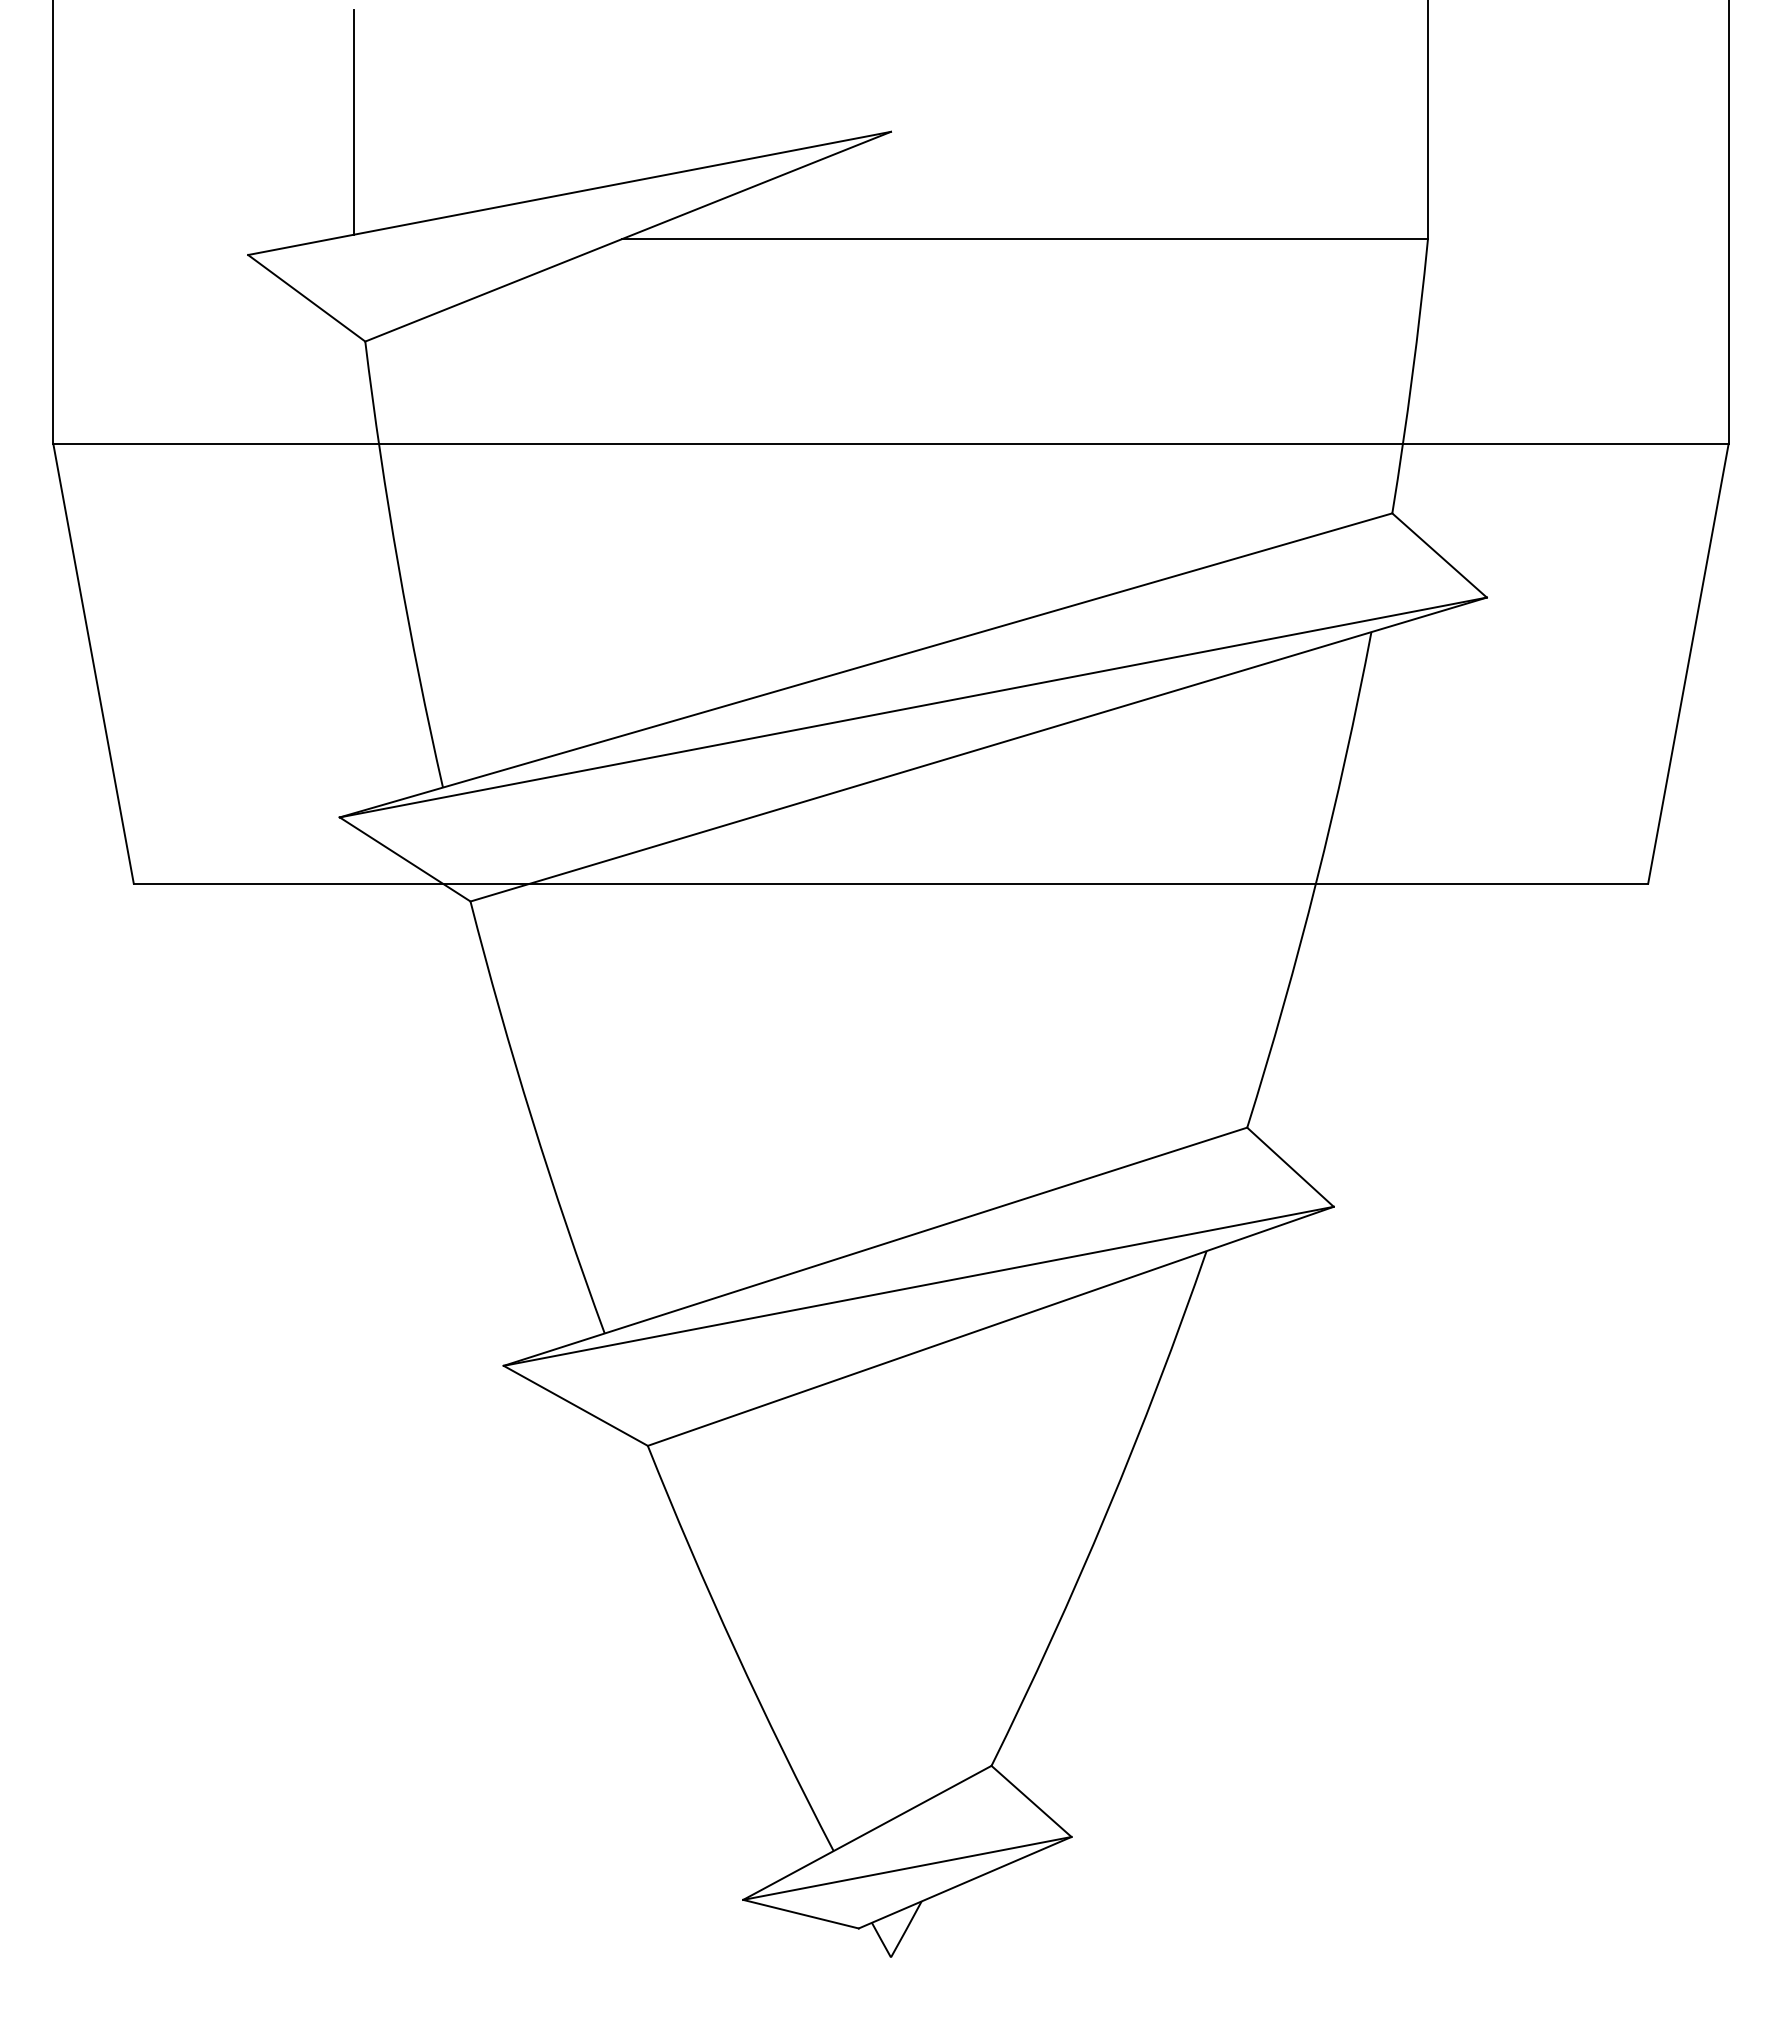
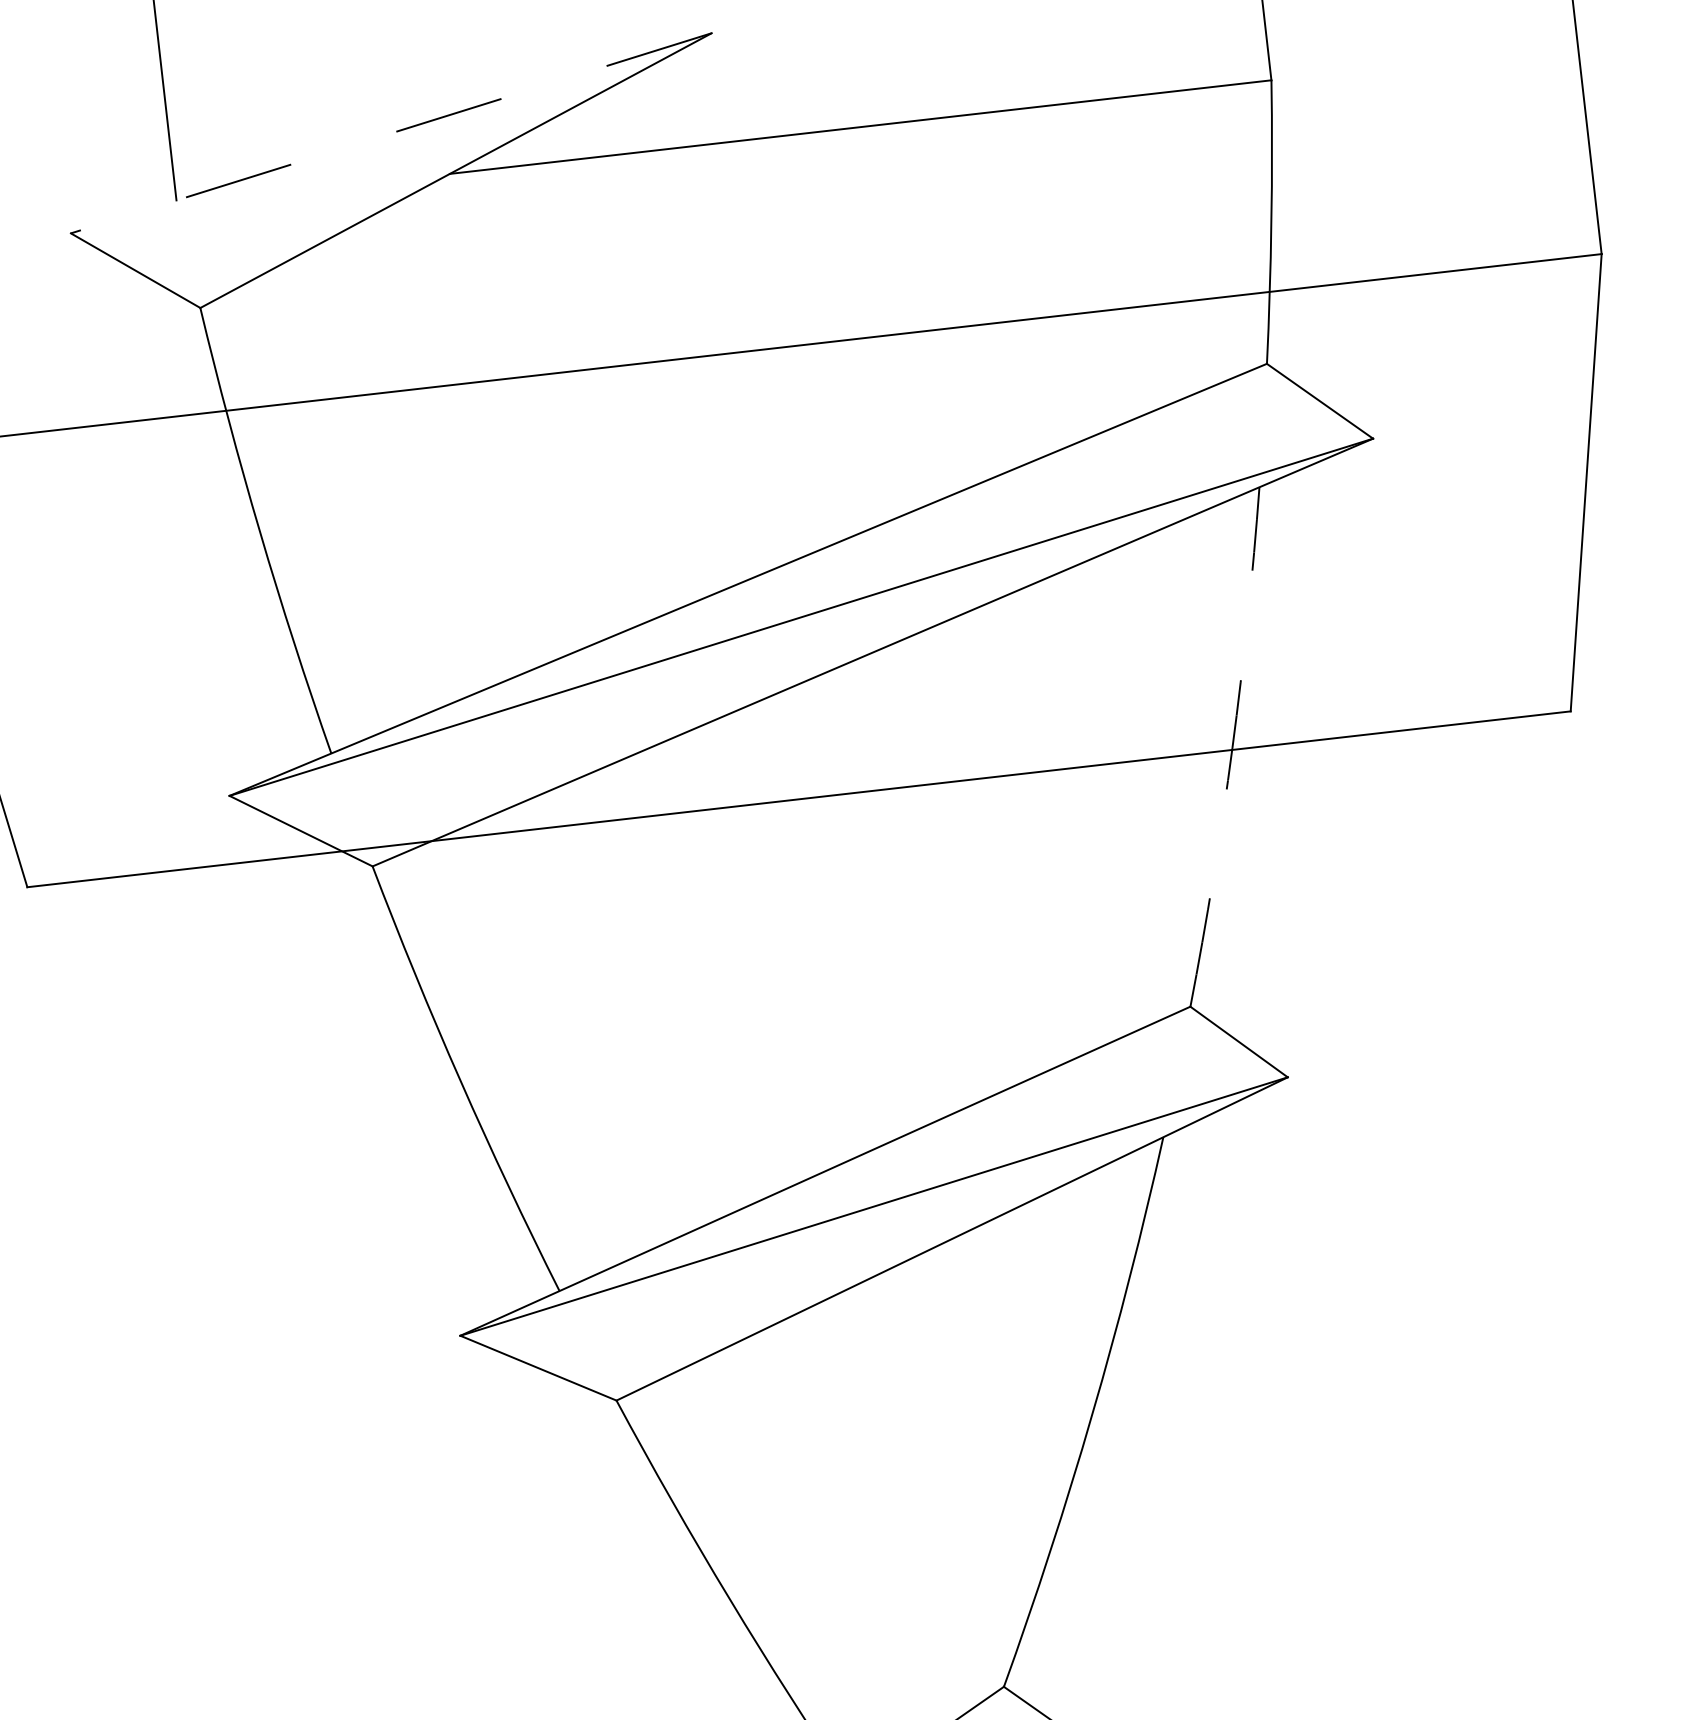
line: (569, 193) -> (391, 133), solid -> dashed
arc: (1316, 881) -> (1232, 747), solid -> dashed

